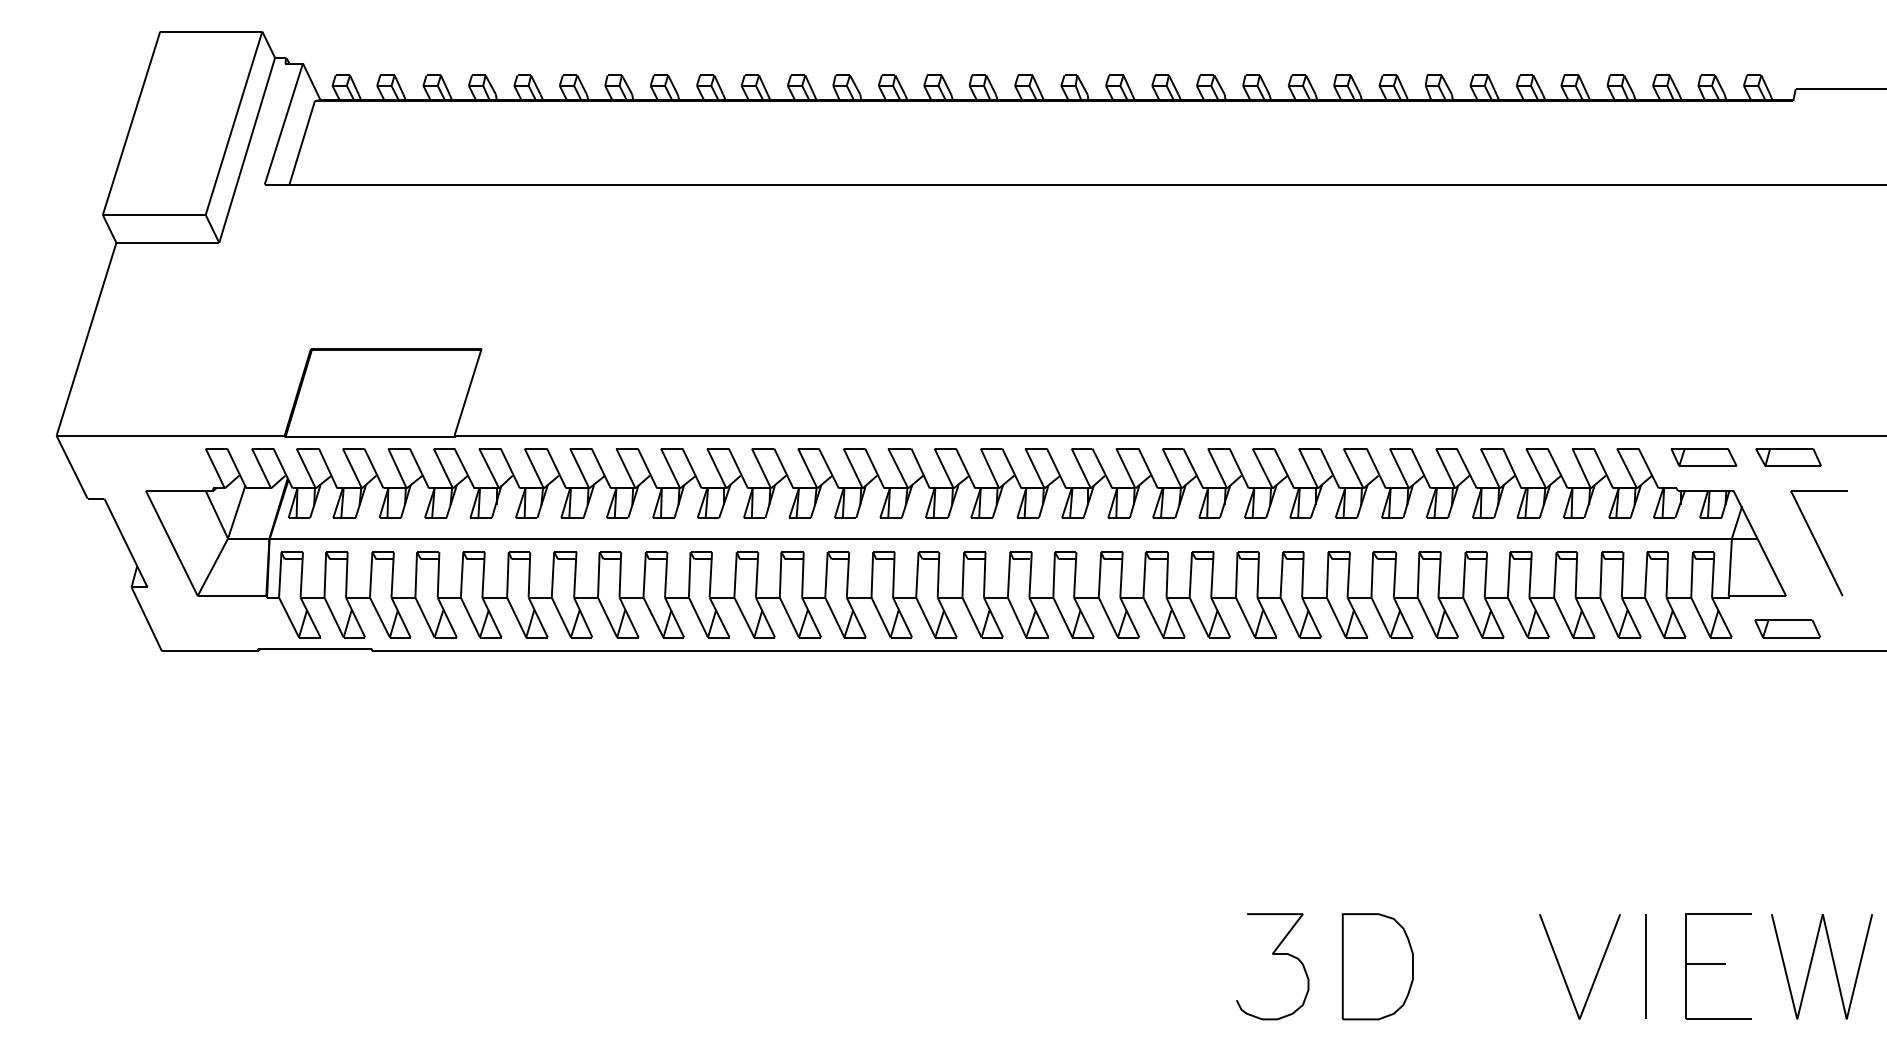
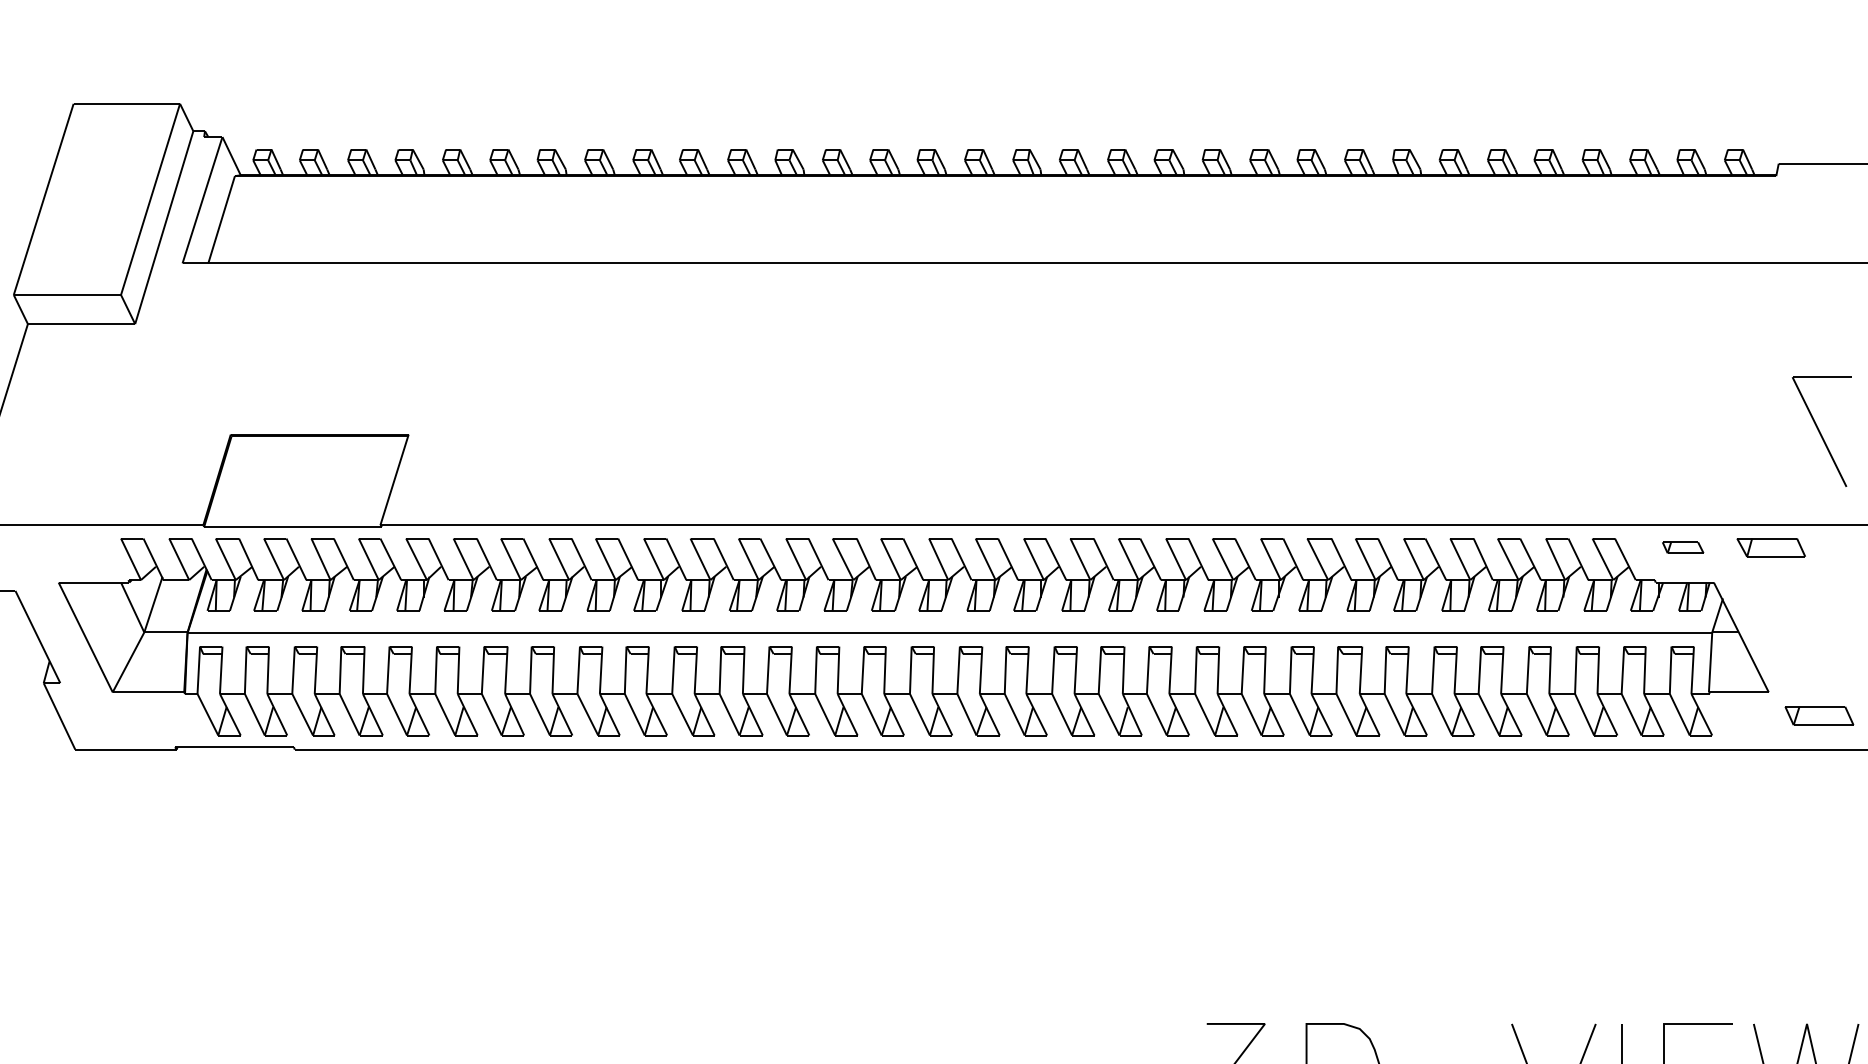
part: (1703, 457) -> (1682, 547), size x0.6
part: (1818, 543) -> (1821, 432), moved
part: (1787, 628) -> (1819, 715), moved

